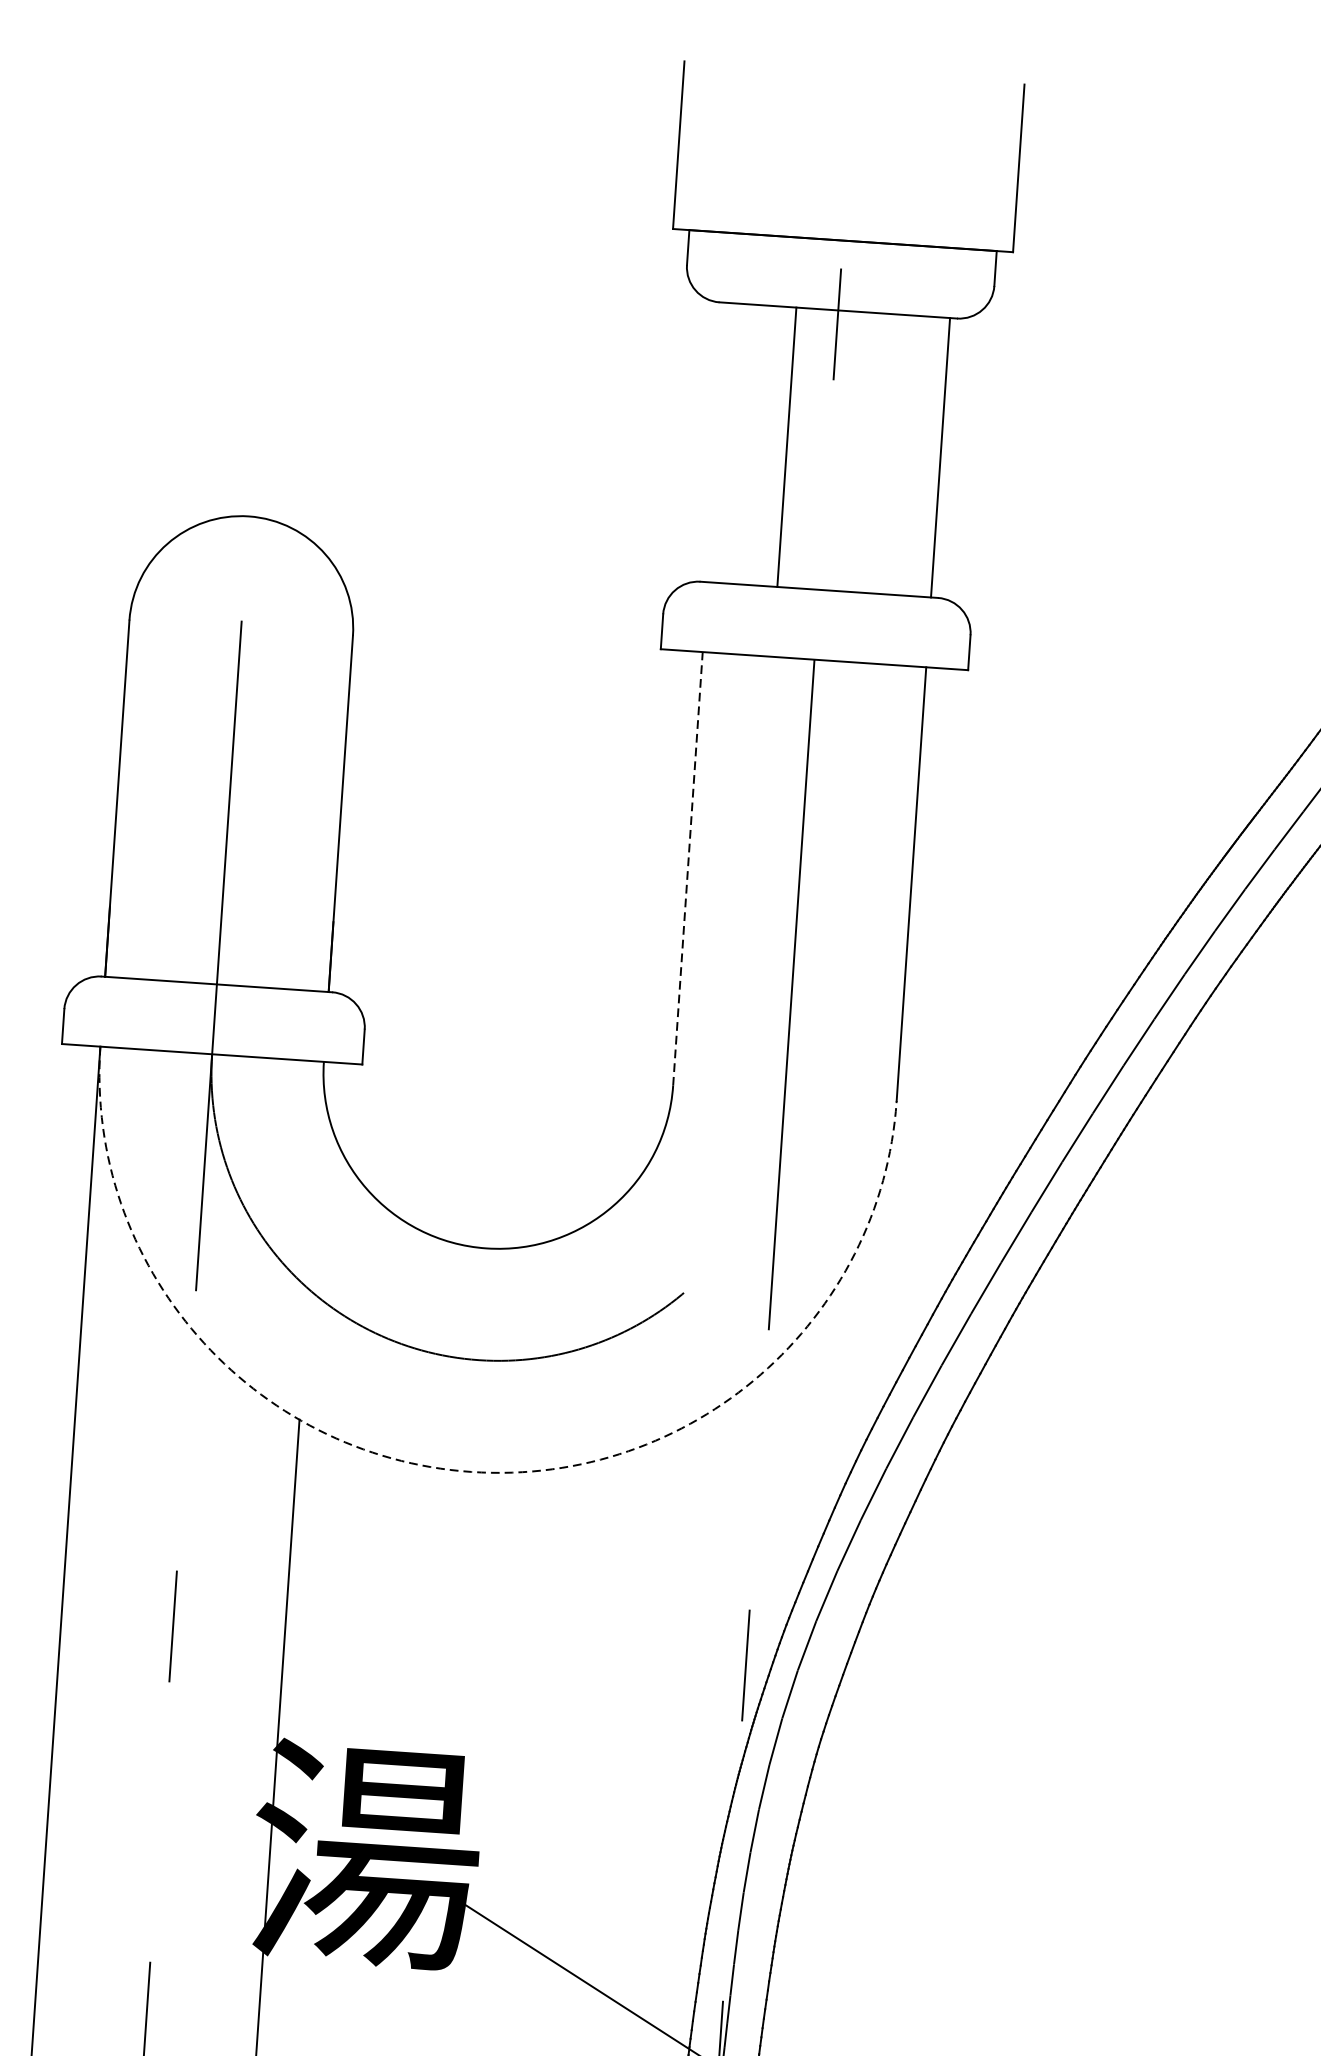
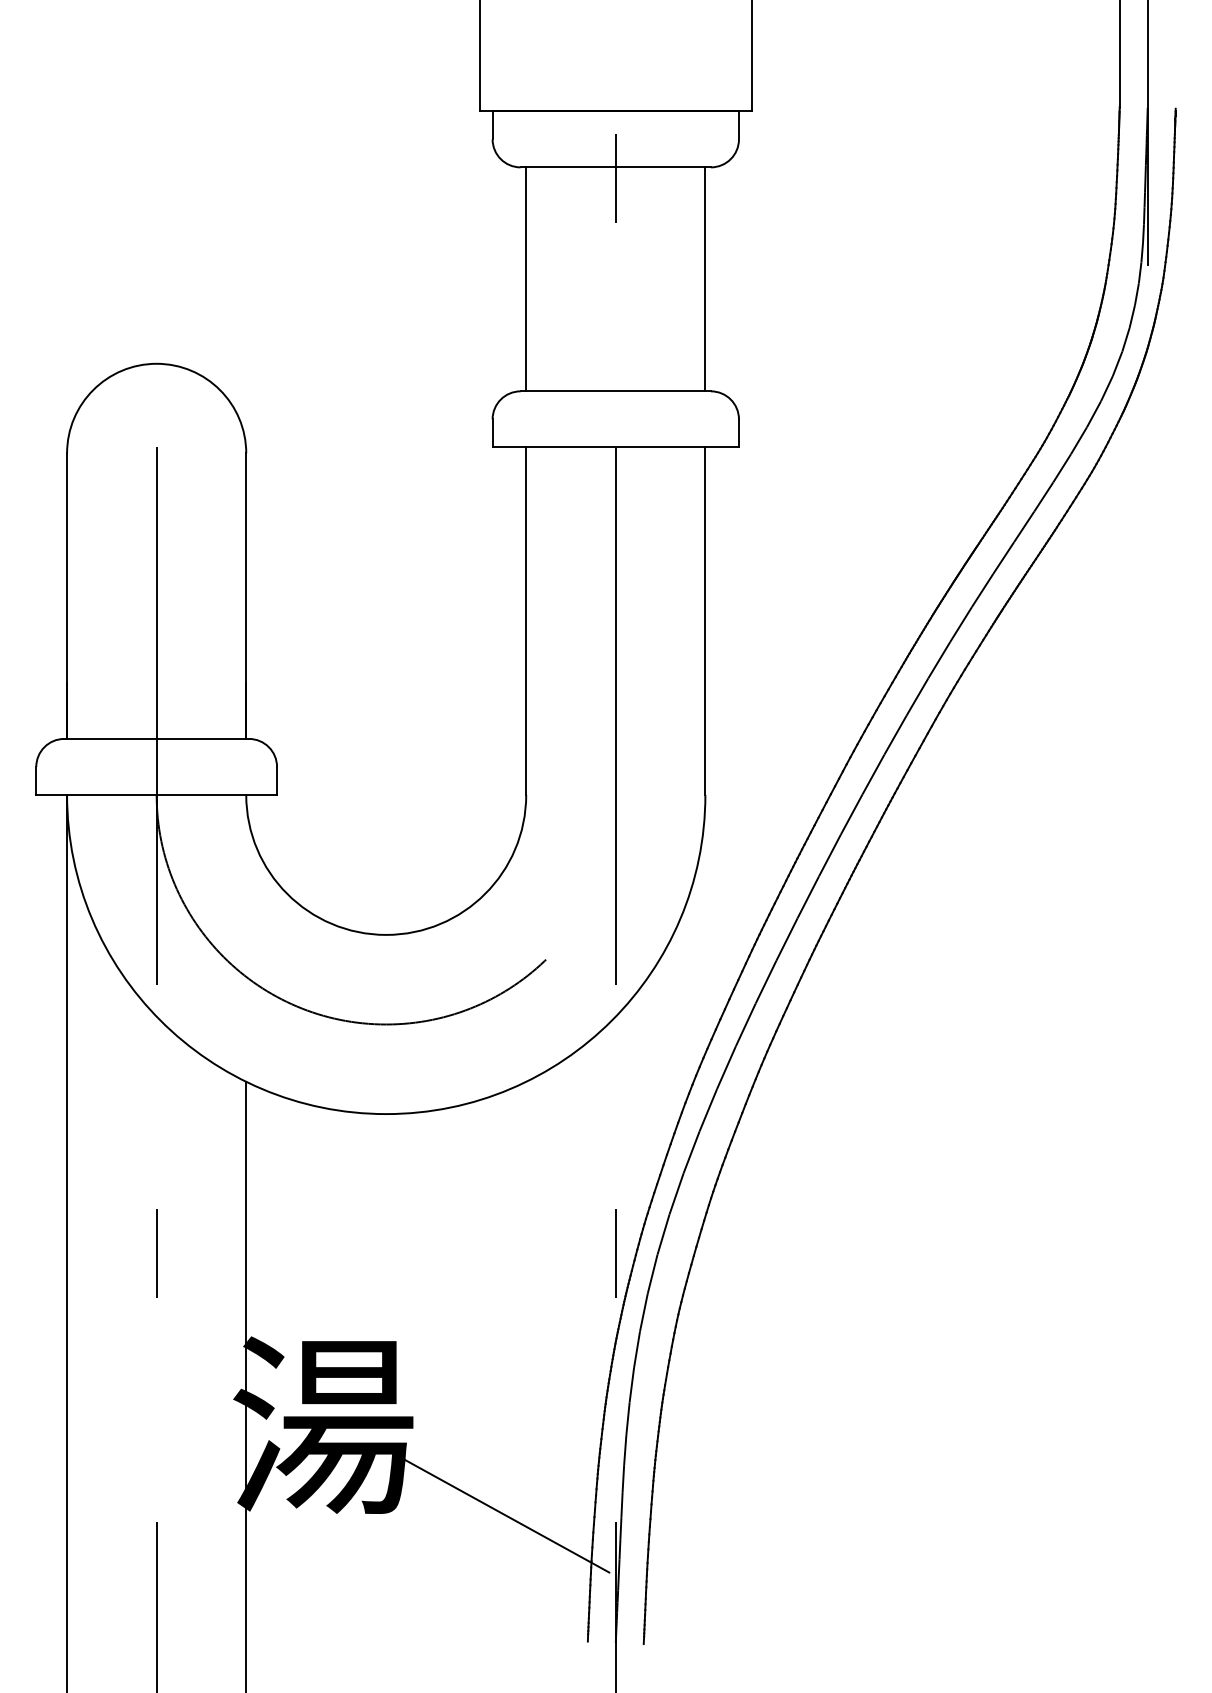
line: (787, 447) -> (526, 279), moved
line: (688, 869) -> (526, 621), dashed -> solid
arc: (471, 1472) -> (386, 1114), dashed -> solid

